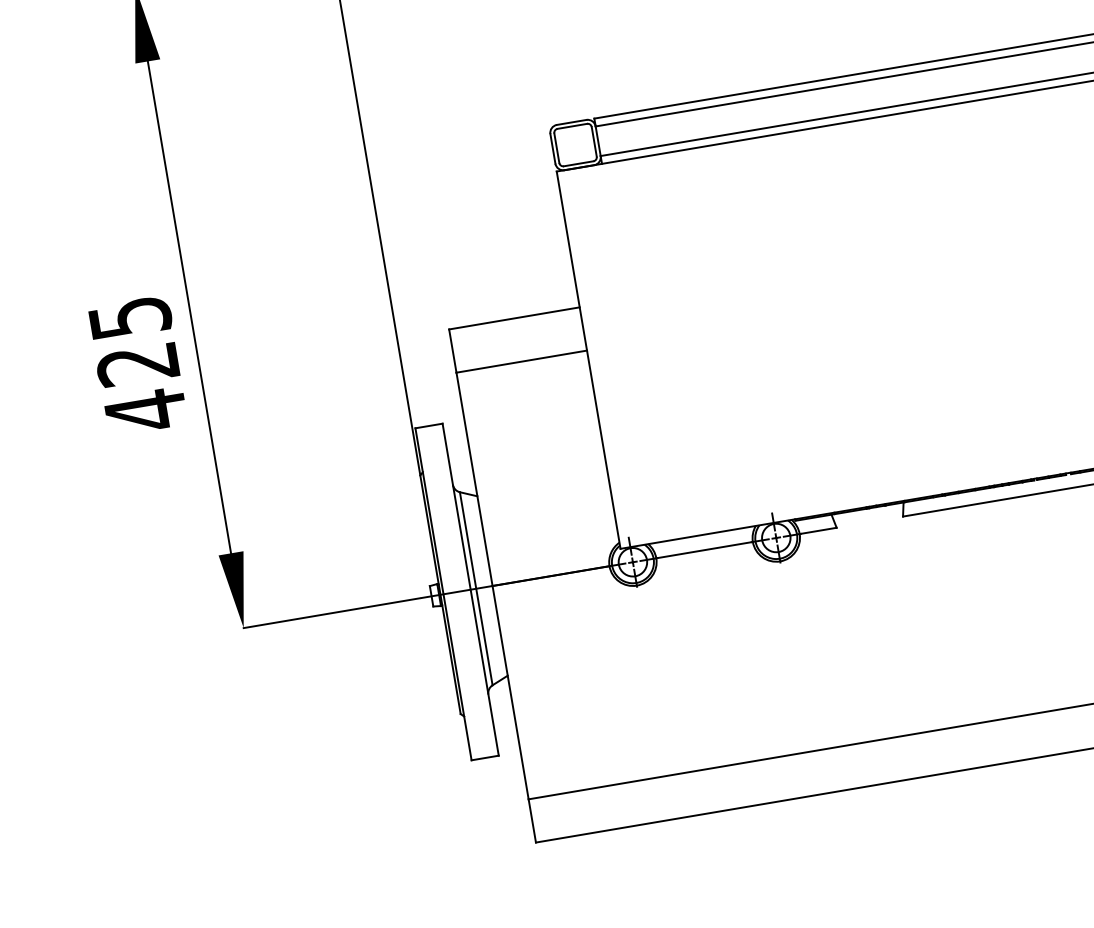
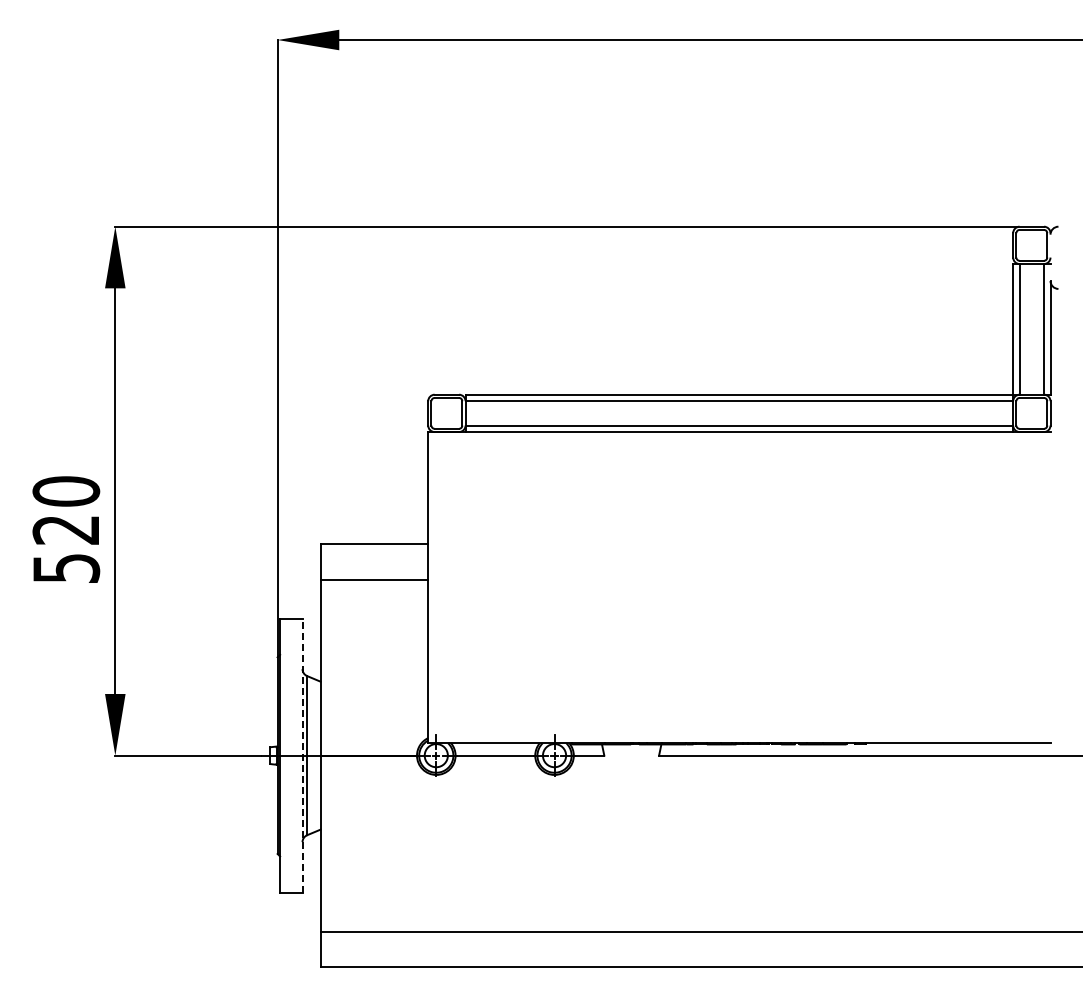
text: (138, 365) -> (66, 530), 425 -> 520
line: (470, 589) -> (302, 755), solid -> dashed

